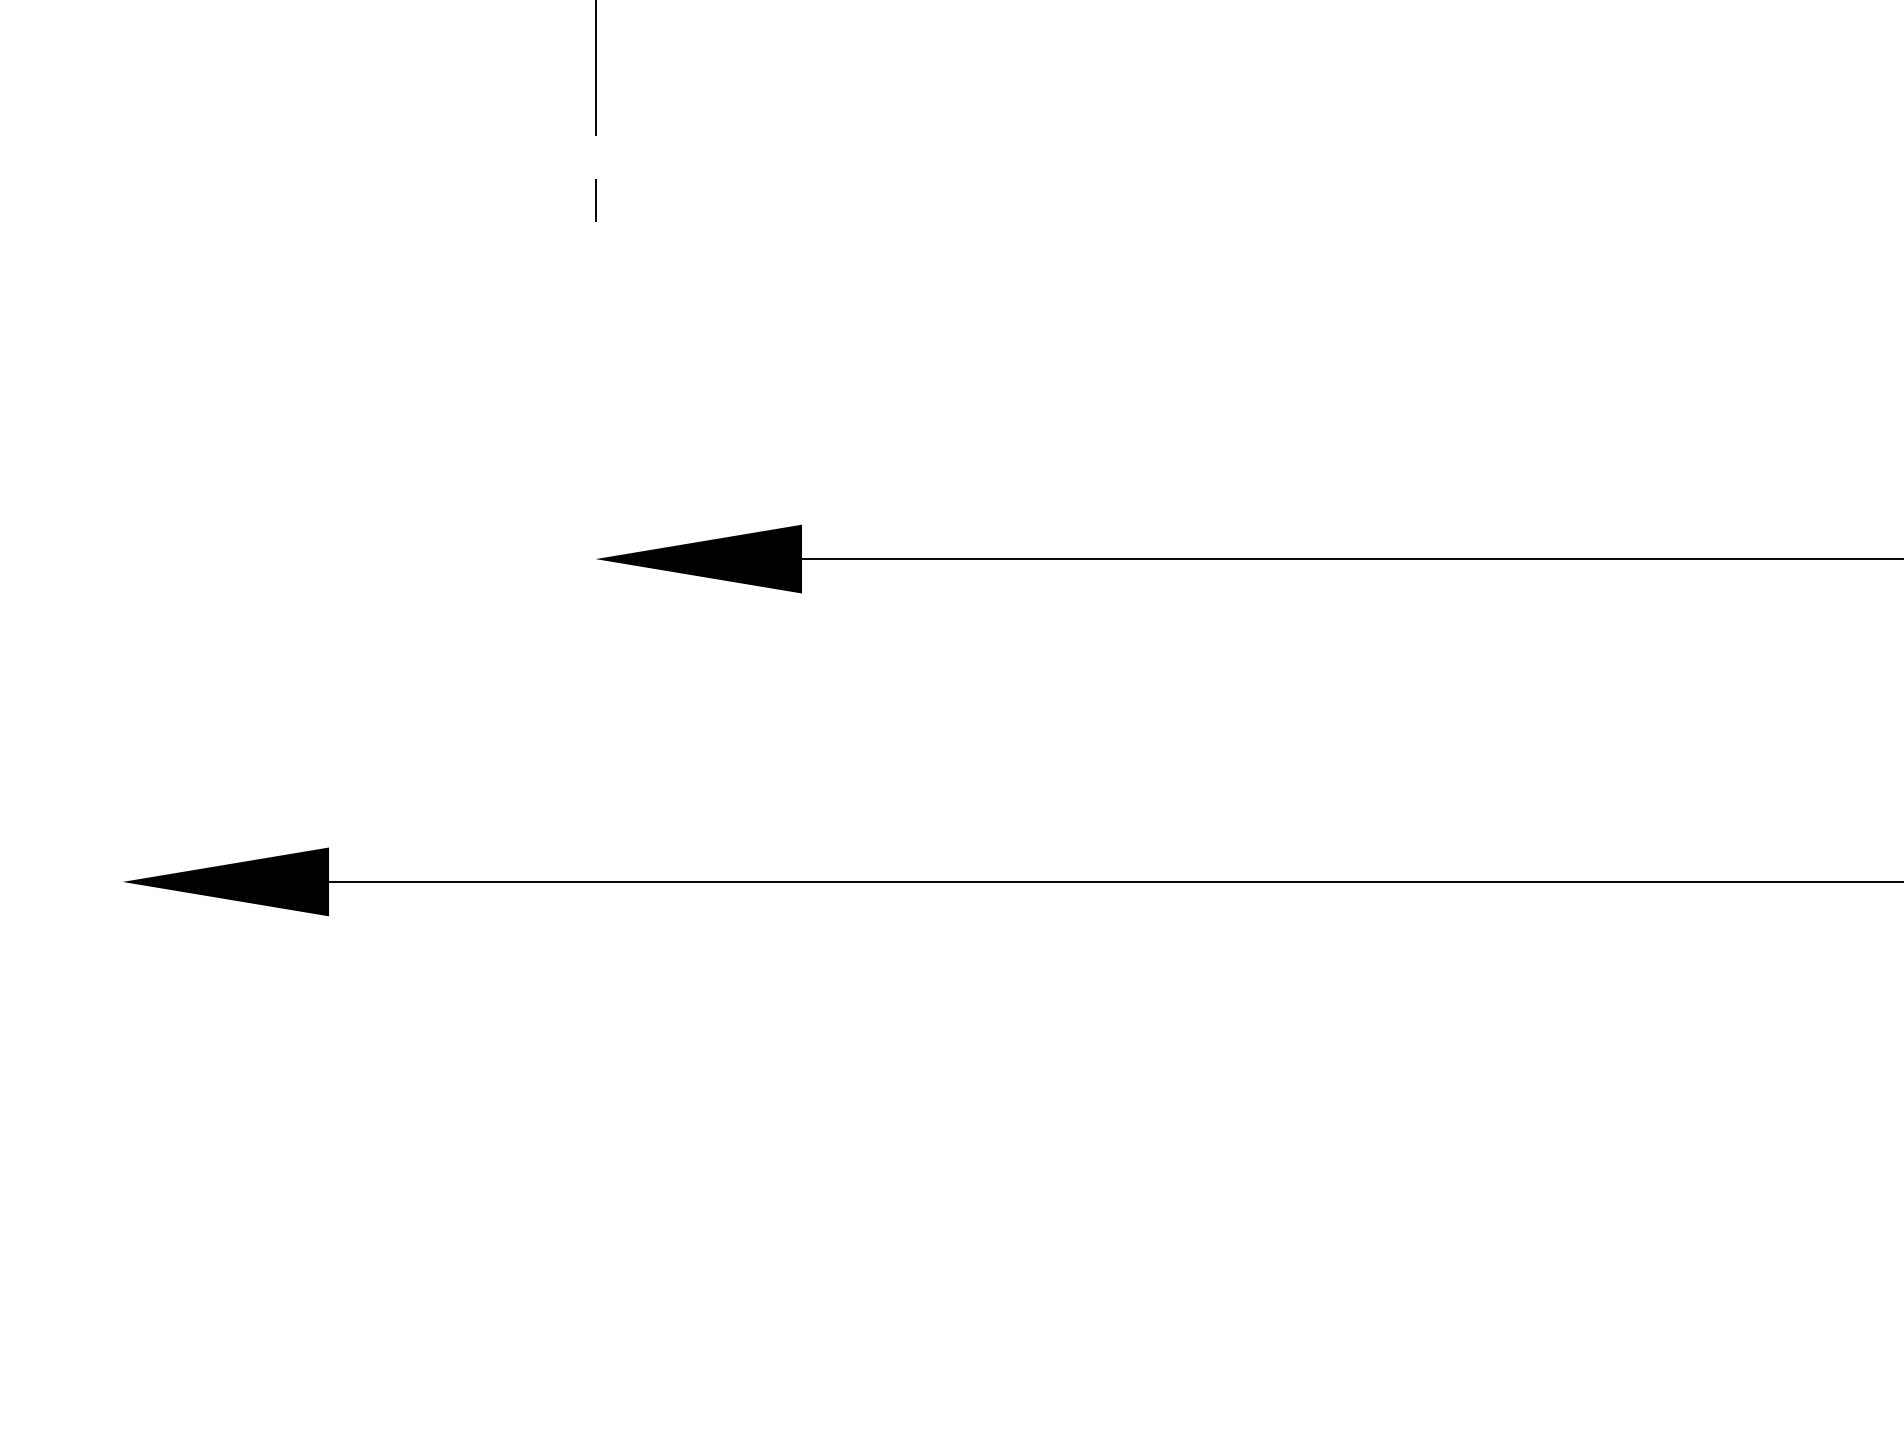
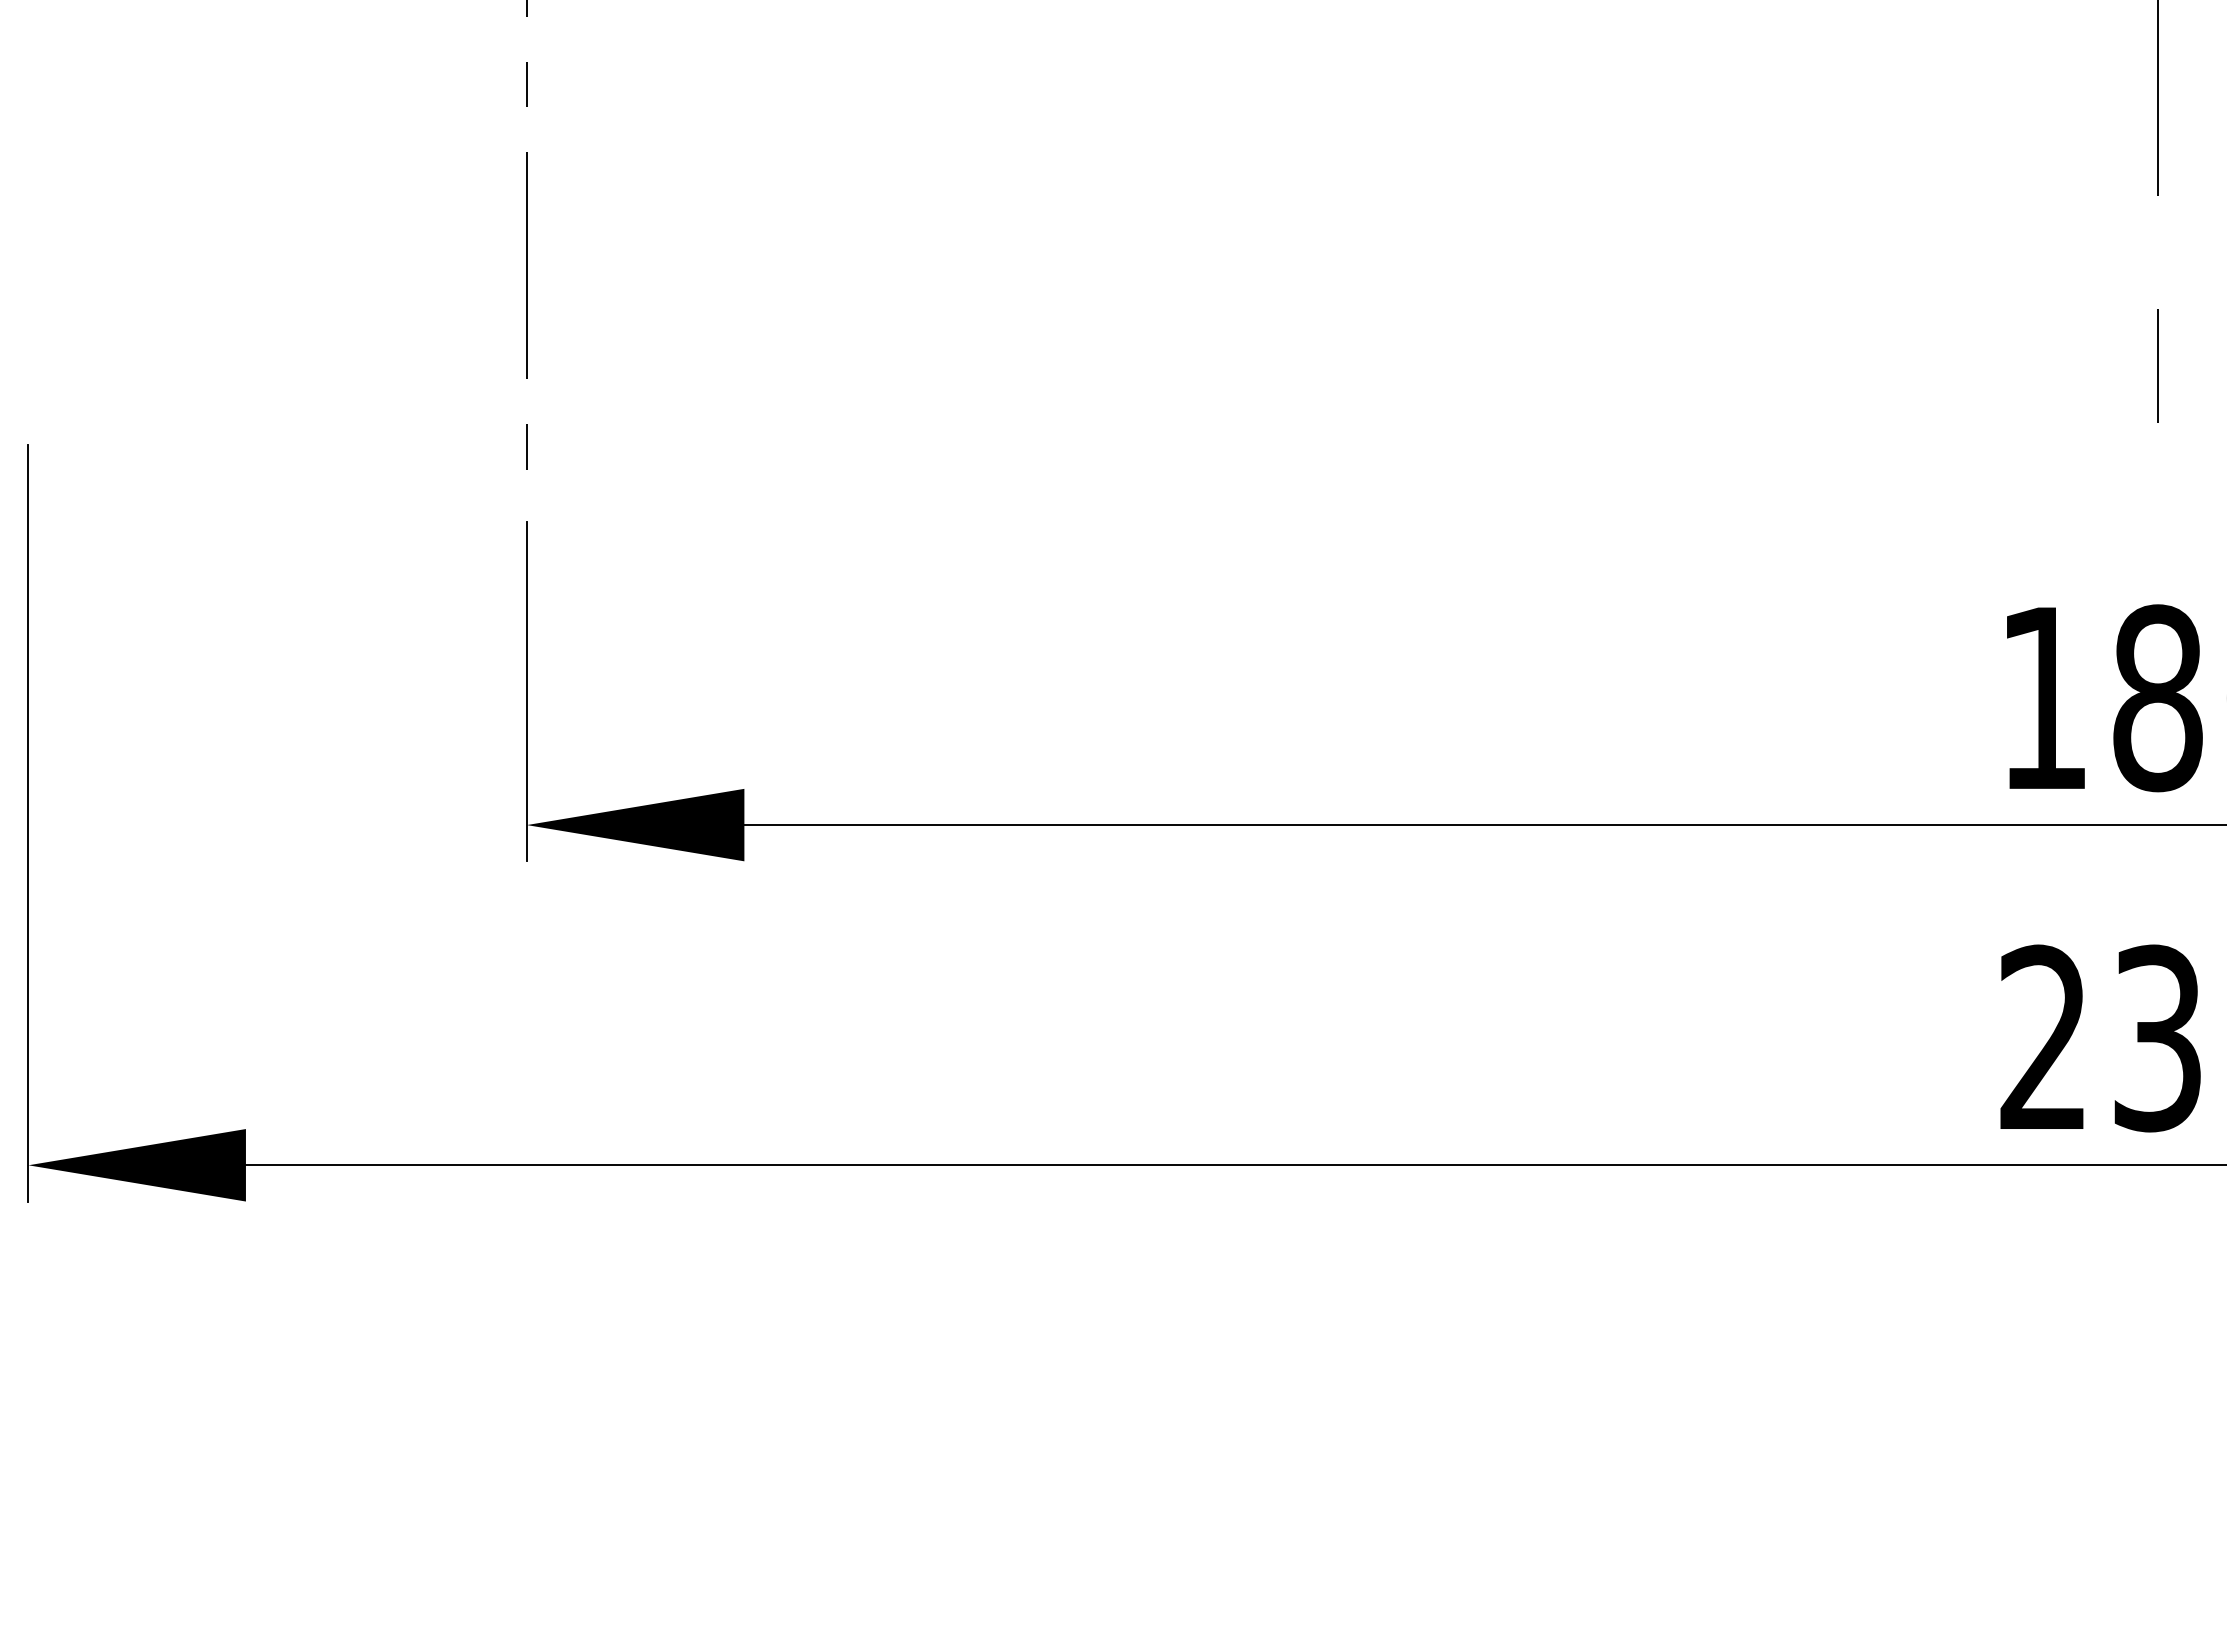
line: (595, 432) -> (526, 691), added
line: (122, 556) -> (28, 822), added

